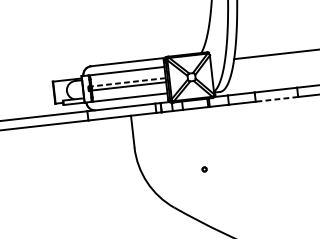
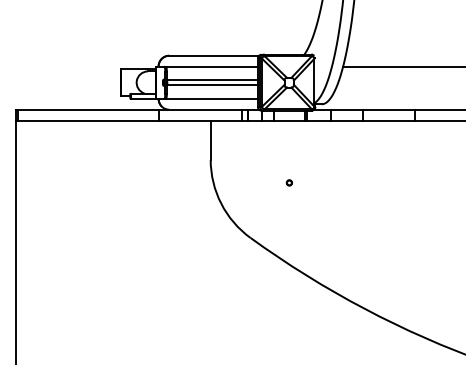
line: (127, 82) -> (211, 80), dashed -> solid
line: (277, 99) -> (389, 121), dashed -> solid
part: (203, 169) -> (288, 182), moved

